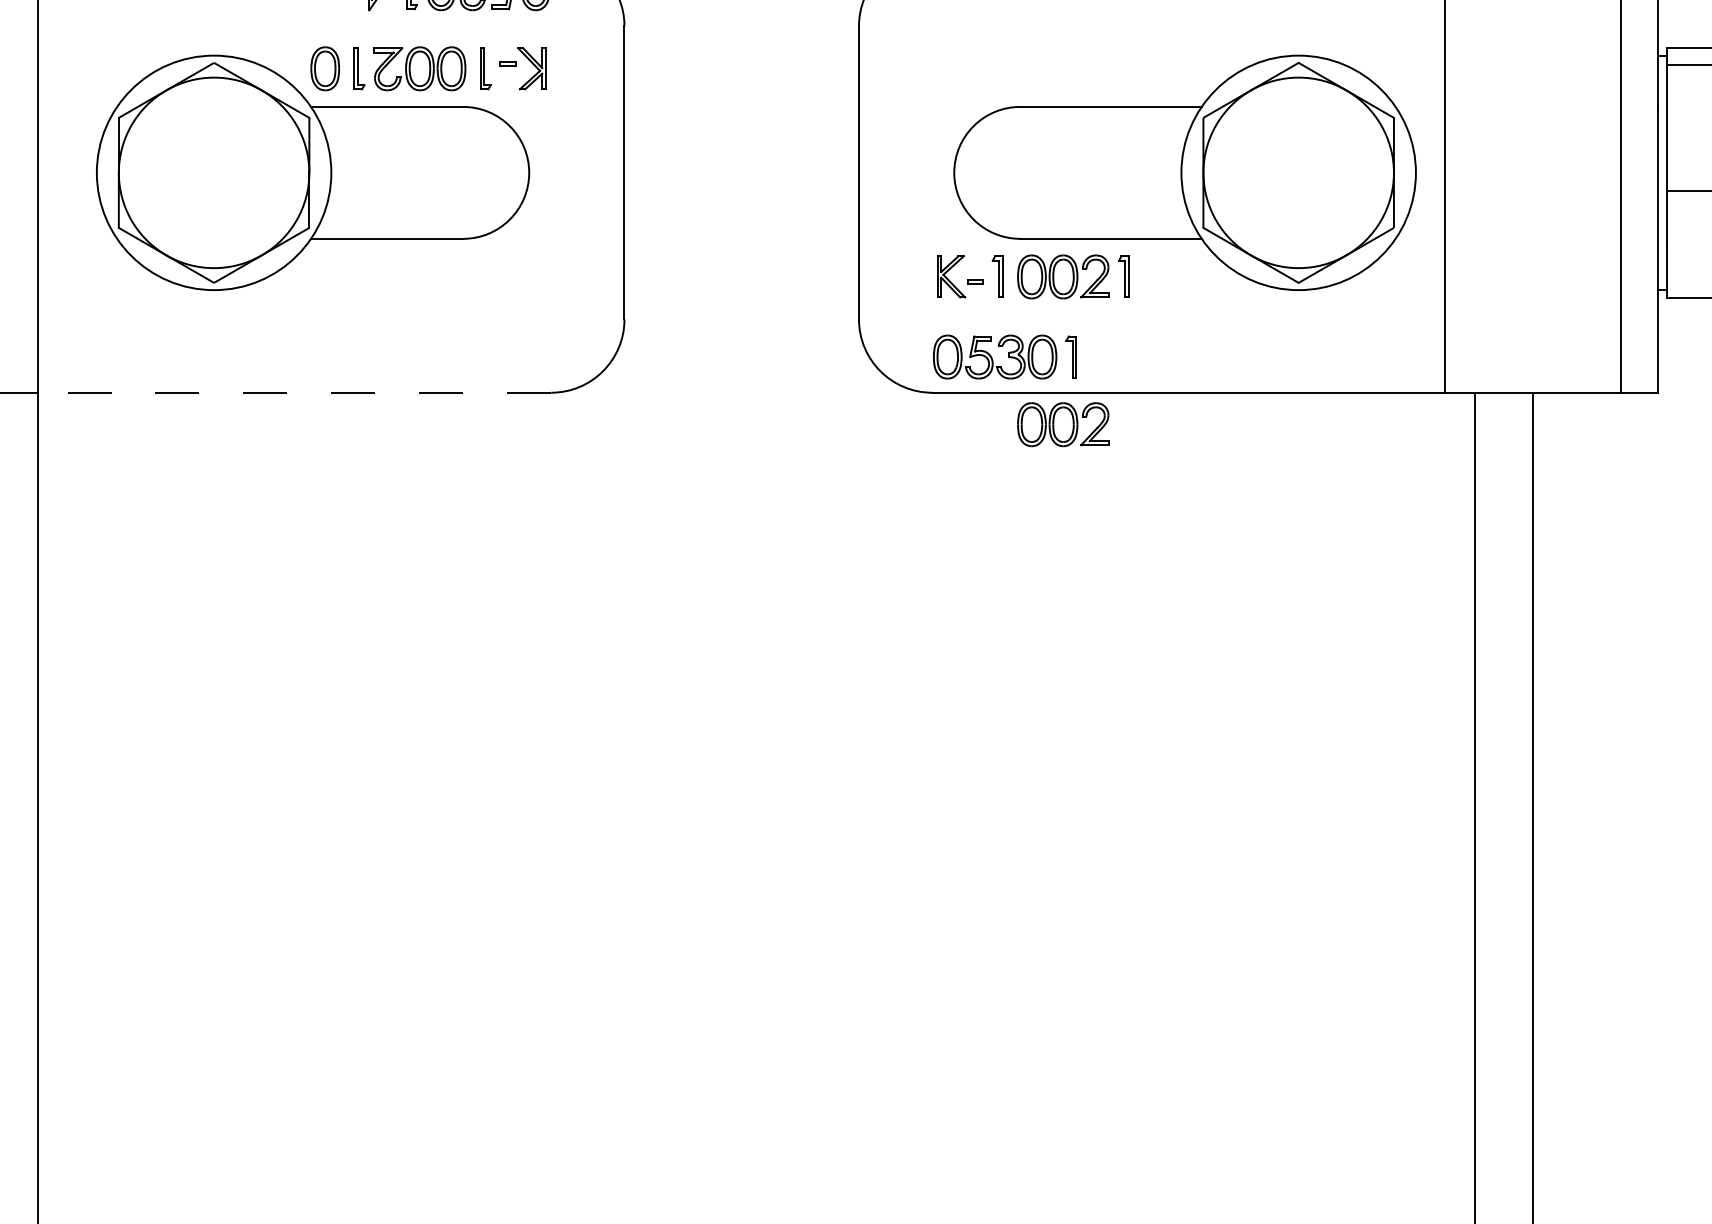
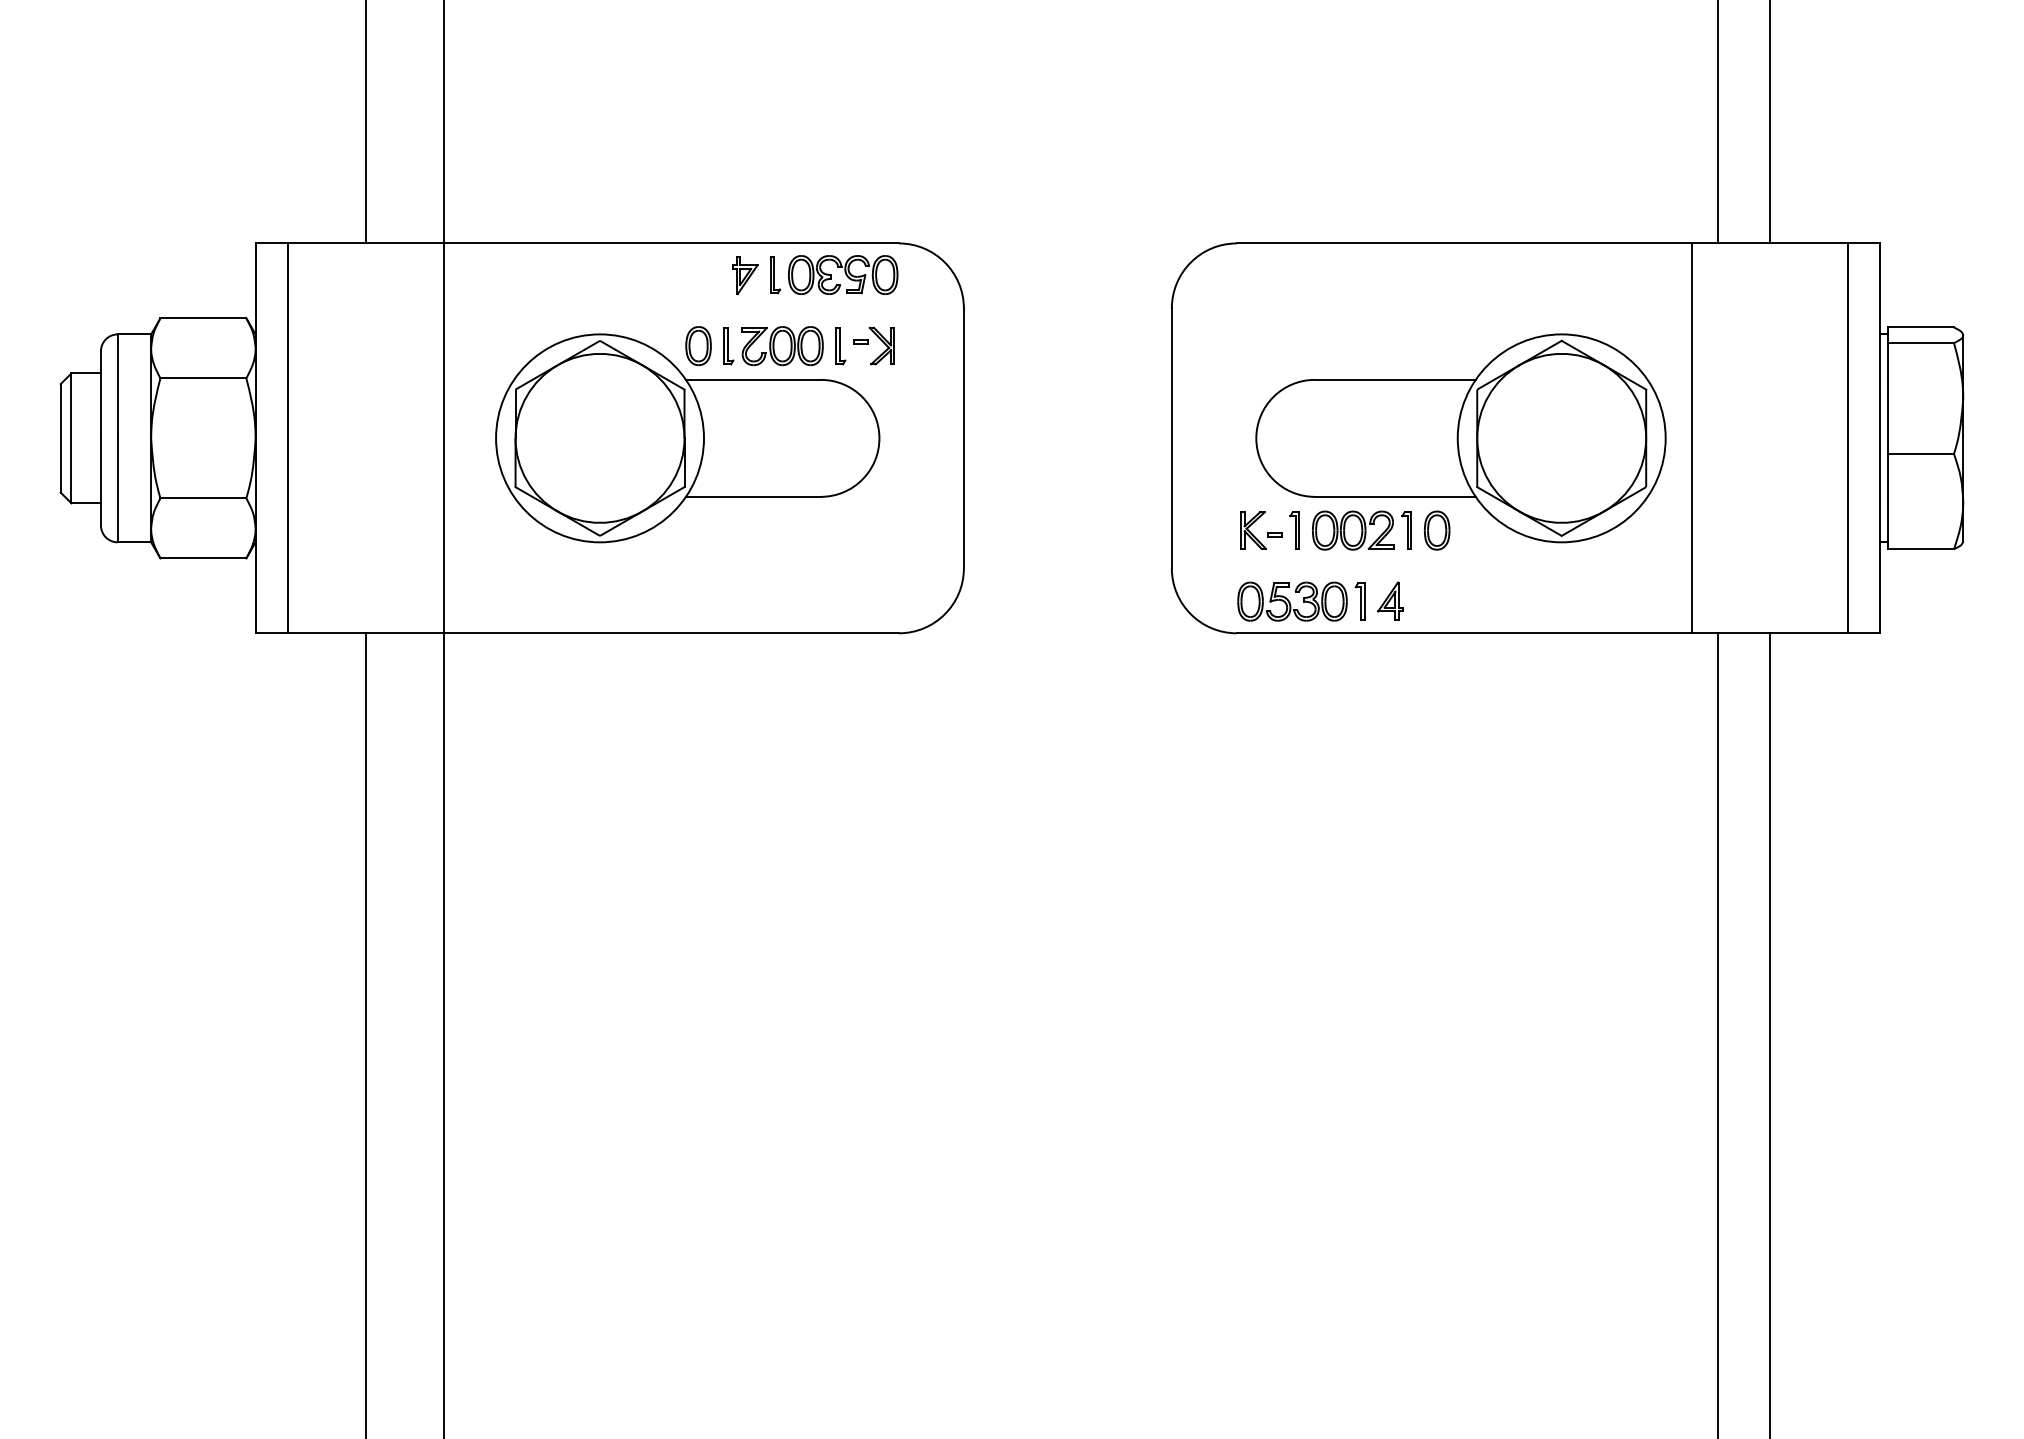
part: (1158, 276) -> (1437, 530), added
part: (1105, 355) -> (1390, 600), added
line: (294, 392) -> (671, 633), dashed -> solid
part: (1063, 424) -> (1353, 661), removed

